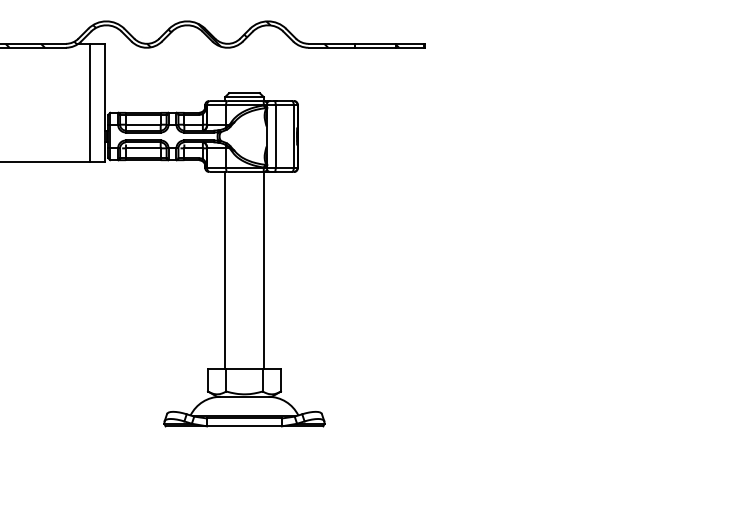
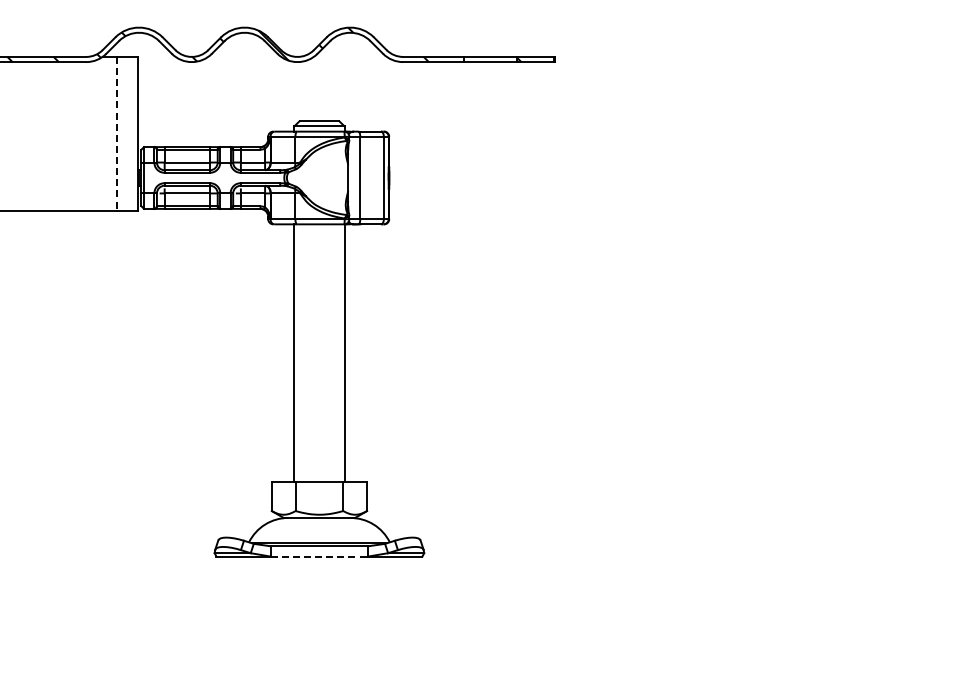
line: (89, 103) -> (117, 134), solid -> dashed
line: (244, 426) -> (319, 556), solid -> dashed

